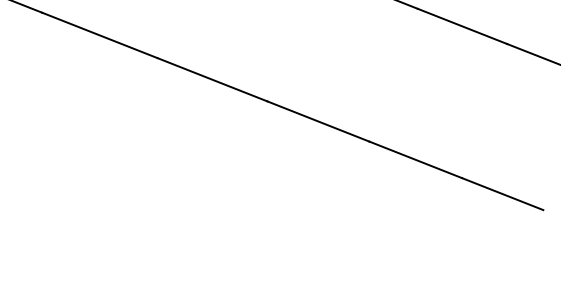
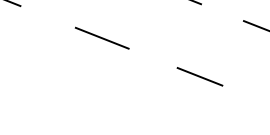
line: (462, 26) -> (222, 12), removed
line: (98, 34) -> (47, 16), removed
line: (316, 121) -> (152, 58), removed
line: (501, 192) -> (241, 92), removed

